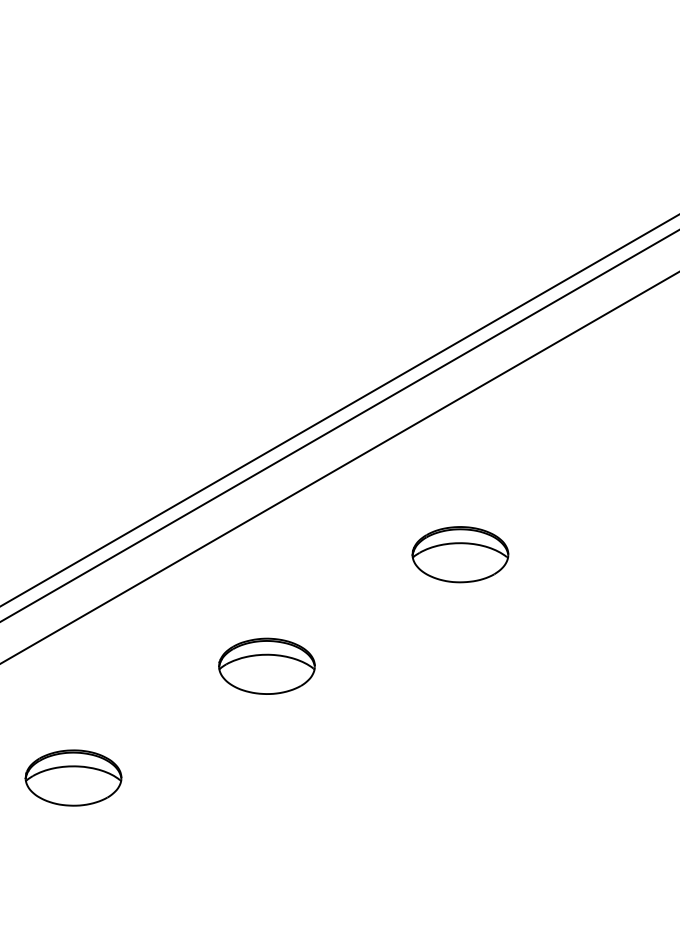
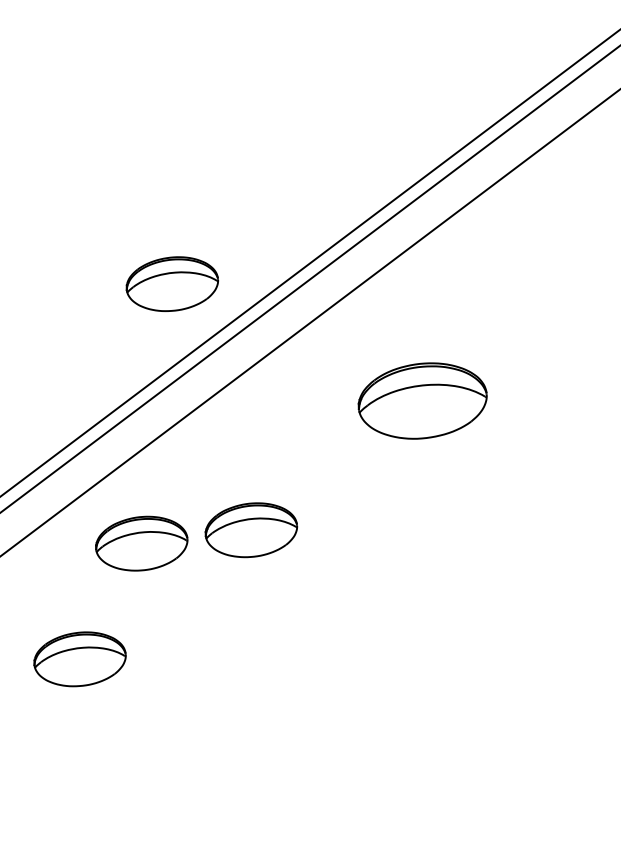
part: (216, 401) -> (172, 283), added
part: (460, 554) -> (422, 400), size x1.4
part: (151, 665) -> (141, 542), added

